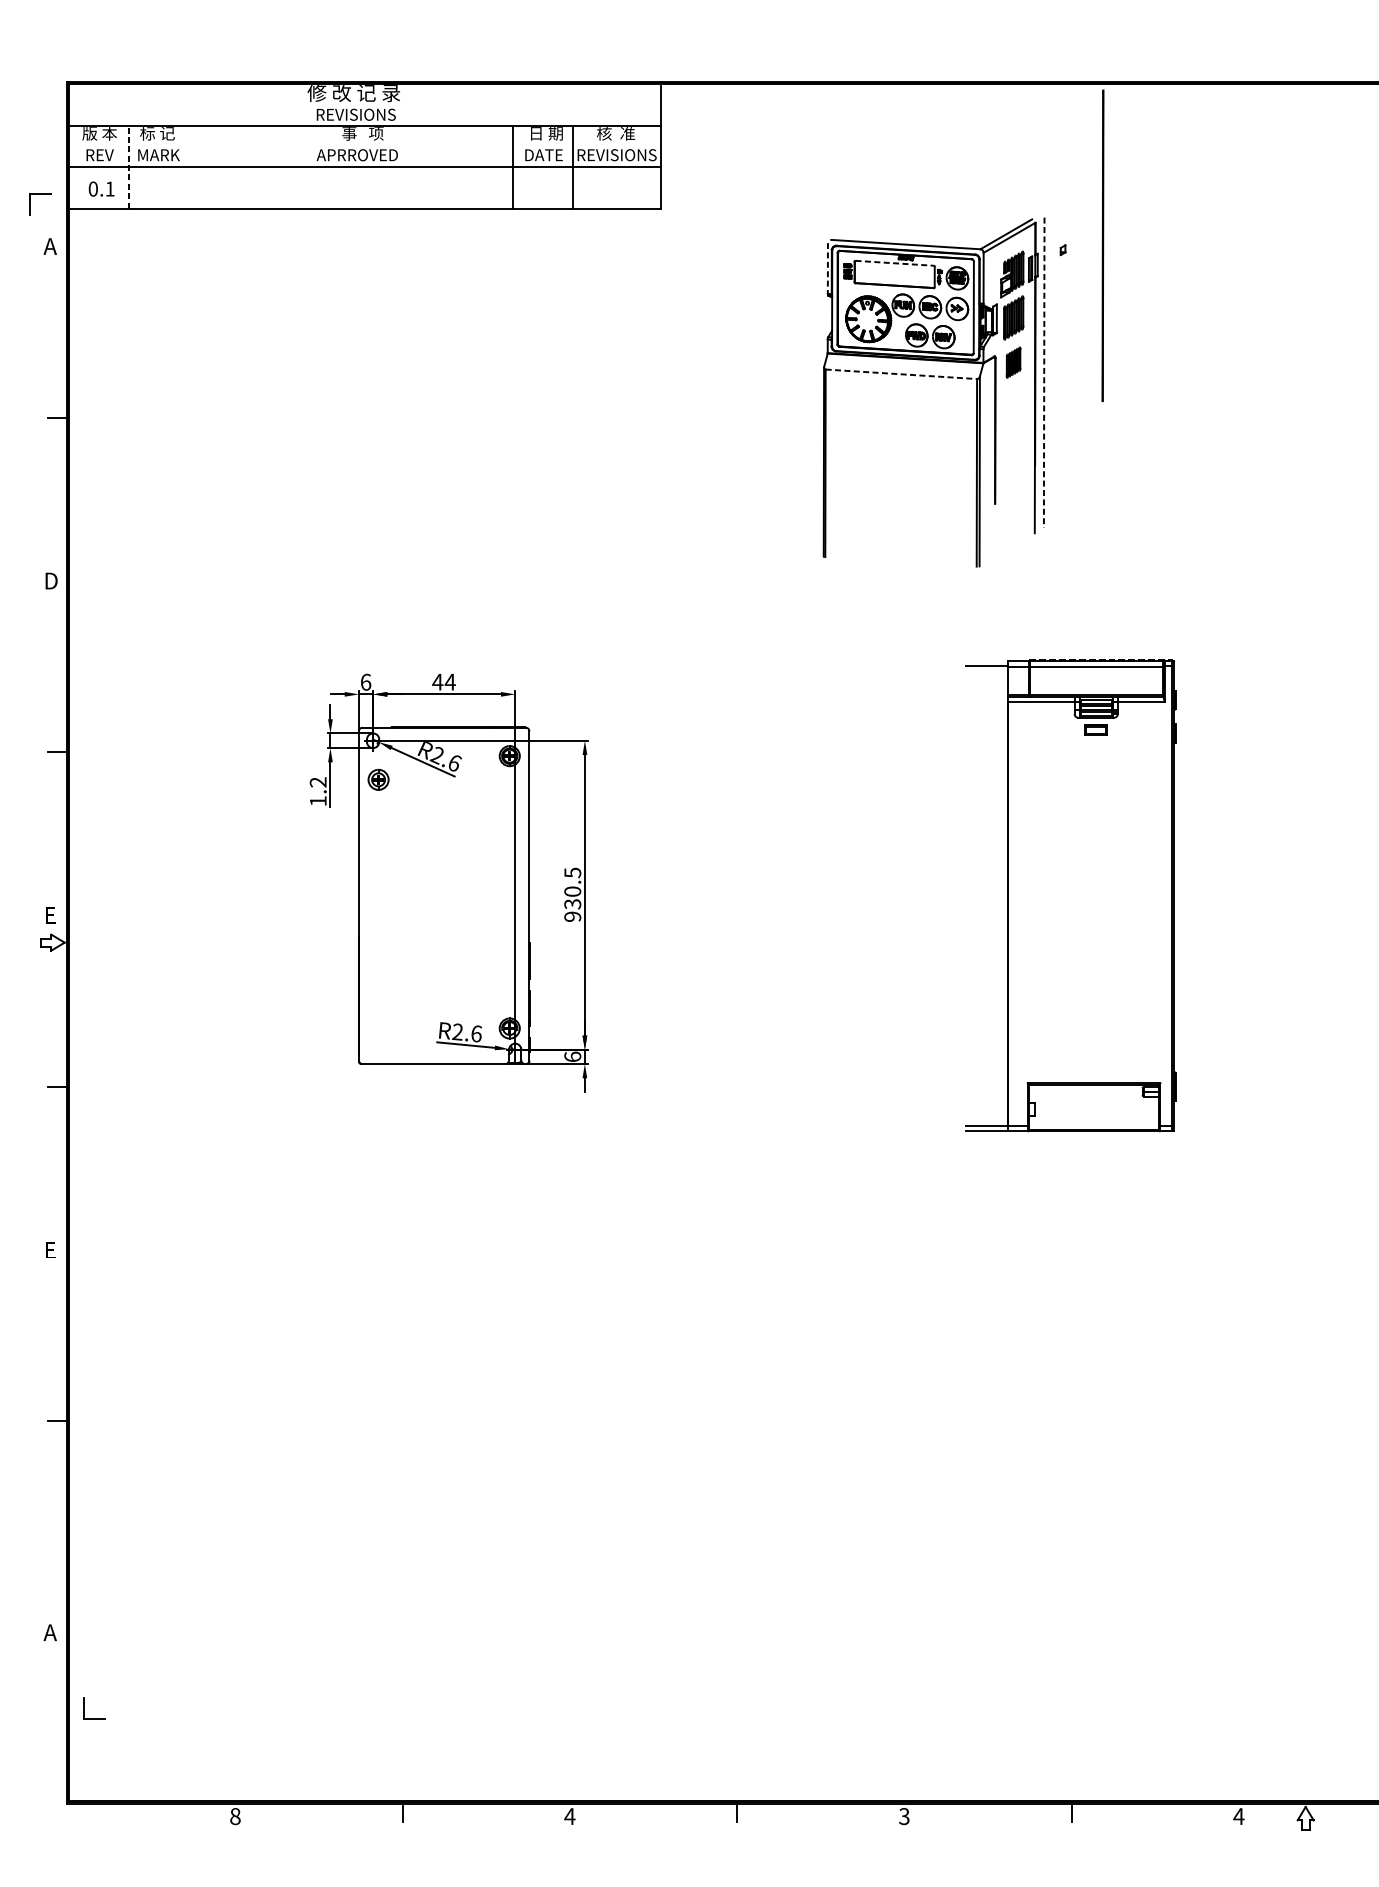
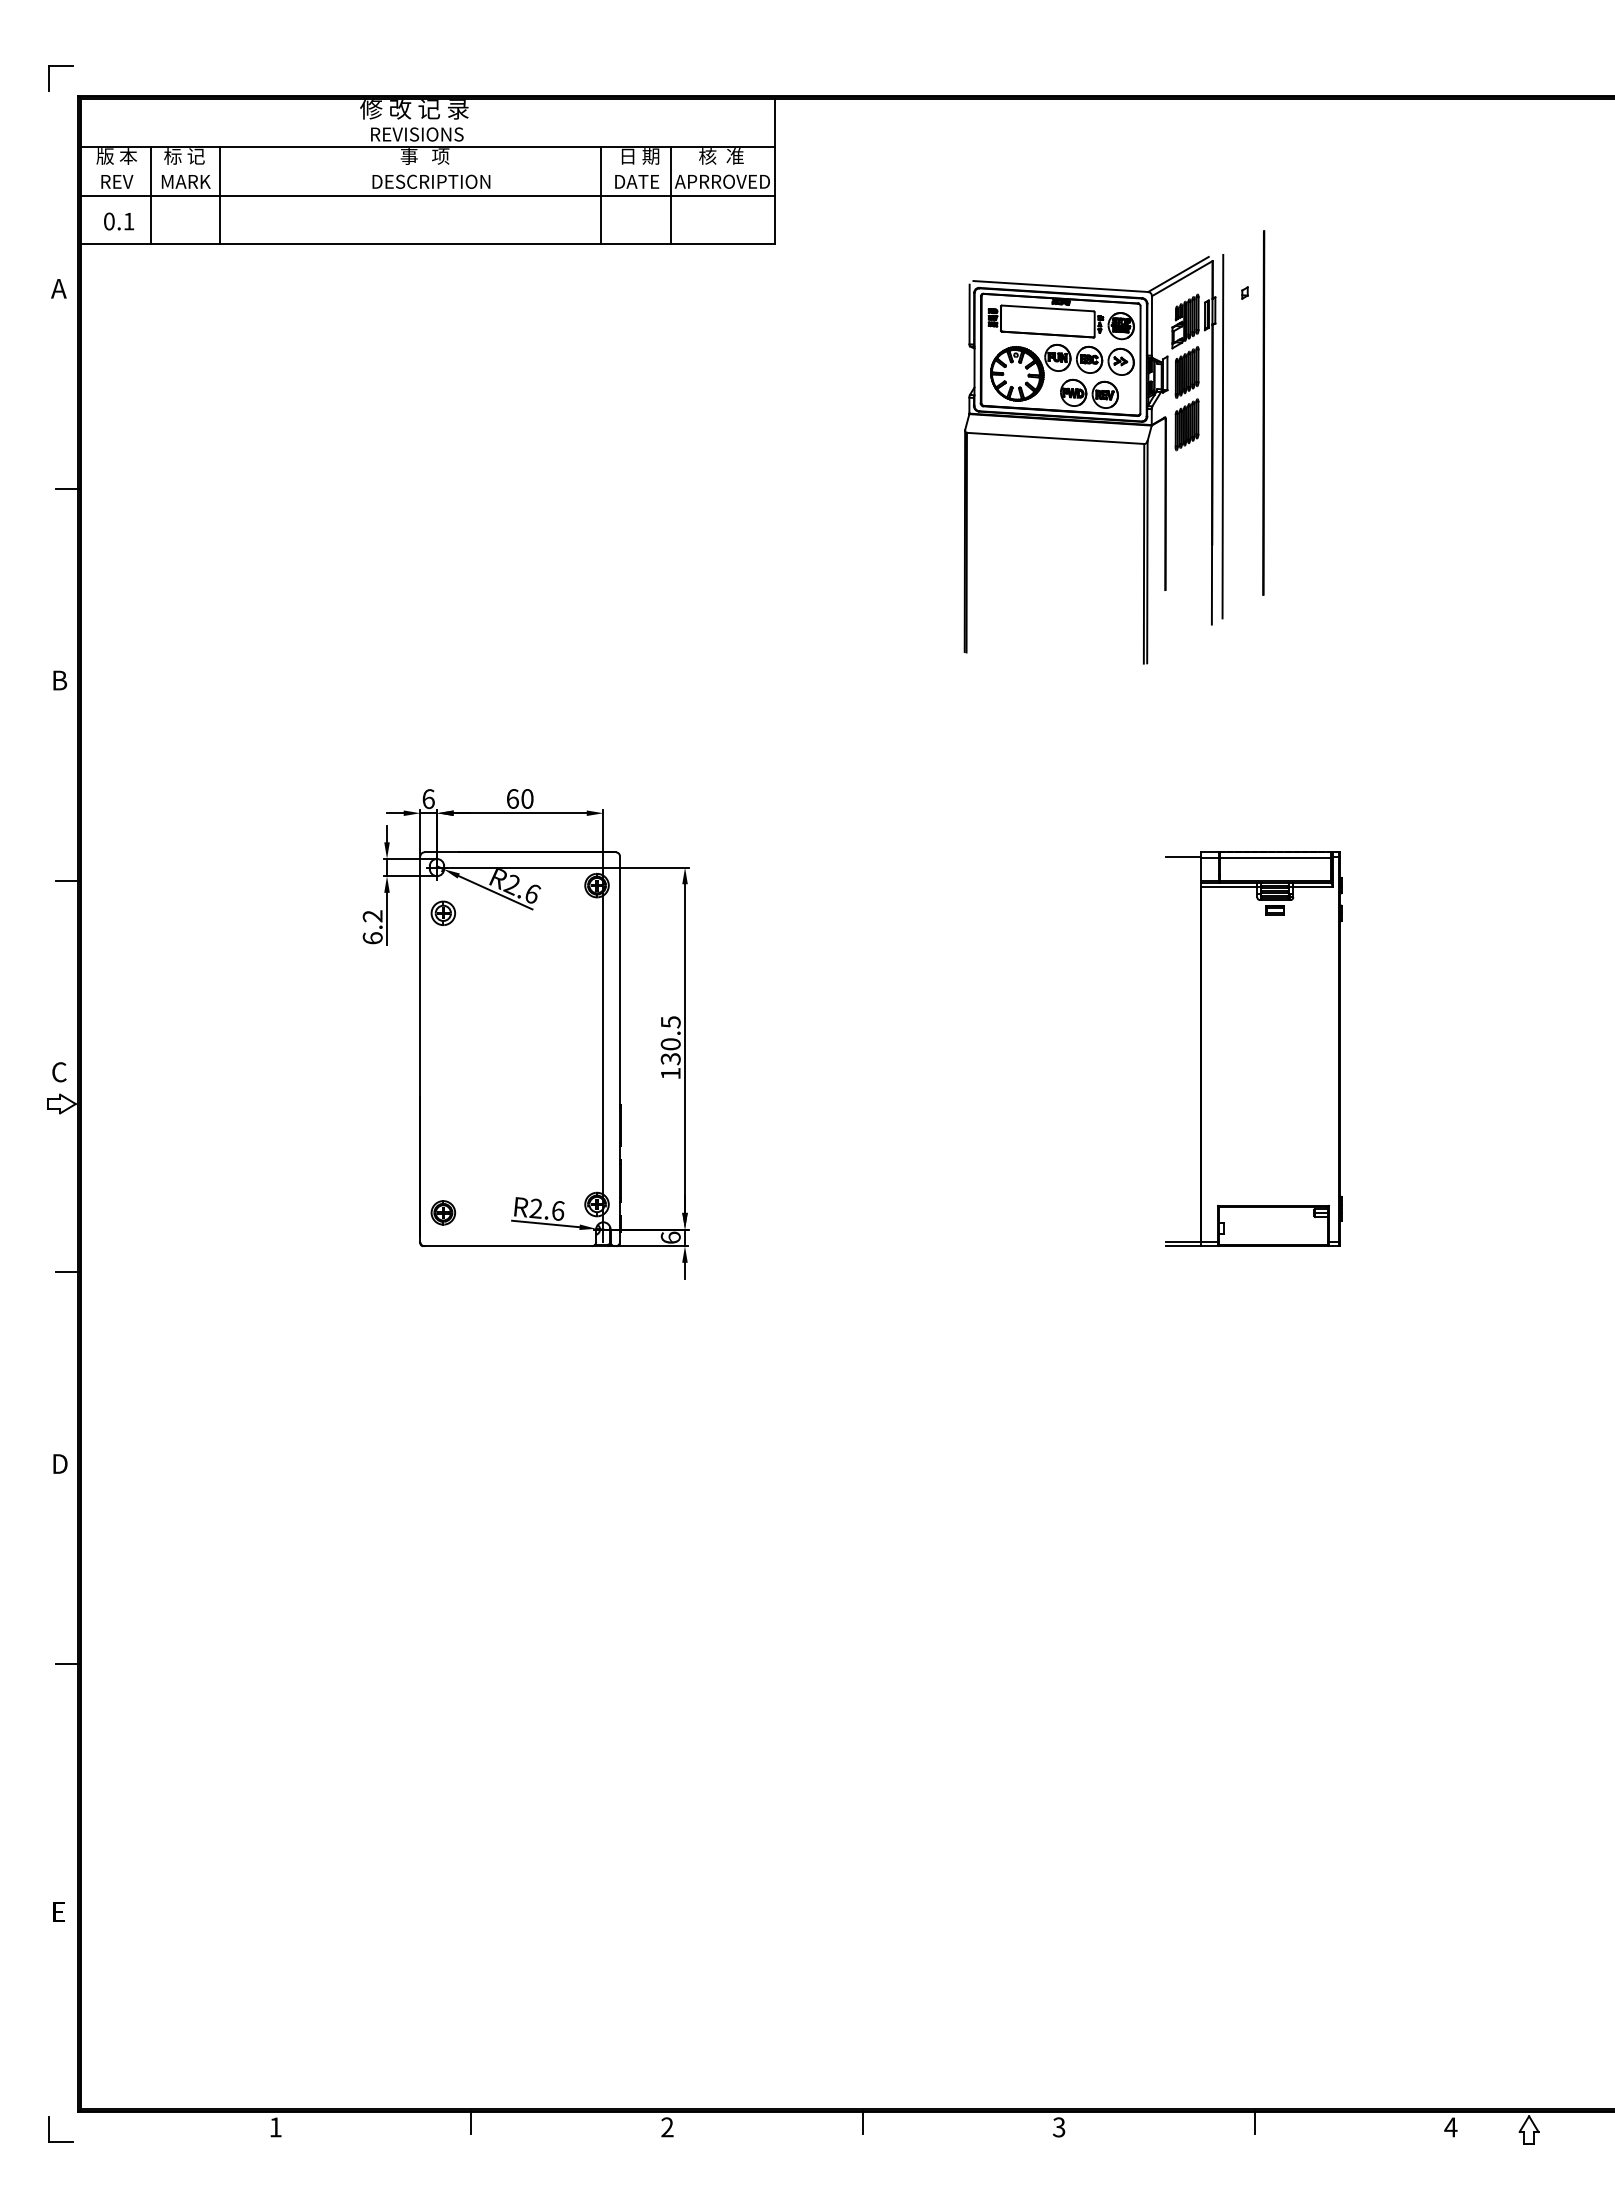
text: (367, 154) -> (430, 181), APRROVED -> DESCRIPTION
text: (616, 154) -> (721, 181), REVISIONS -> APRROVED
line: (128, 166) -> (150, 195), dashed -> solid
line: (187, 166) -> (219, 195), added
part: (30, 204) -> (49, 78), moved
line: (1102, 245) -> (1263, 412), moved
line: (894, 263) -> (1047, 308), dashed -> solid
line: (827, 268) -> (969, 314), dashed -> solid
part: (1013, 362) -> (1186, 424), size x1.43
line: (1043, 372) -> (1222, 436), dashed -> solid
line: (901, 374) -> (1055, 438), dashed -> solid
text: (52, 581) -> (61, 680), D -> B
text: (443, 681) -> (519, 798), 44 -> 60
text: (318, 801) -> (372, 938), 1.2 -> 6.2
part: (1070, 895) -> (1253, 1048), size x0.71
text: (50, 915) -> (59, 1072), E -> C
text: (572, 916) -> (670, 1073), 930.5 -> 130.5
part: (378, 1035) -> (443, 1212), added
text: (51, 1249) -> (60, 1463), E -> D
text: (49, 1632) -> (58, 1911), A -> E
part: (84, 1708) -> (49, 2129), moved
text: (235, 1816) -> (275, 2127), 8 -> 1
text: (569, 1816) -> (667, 2127), 4 -> 2

